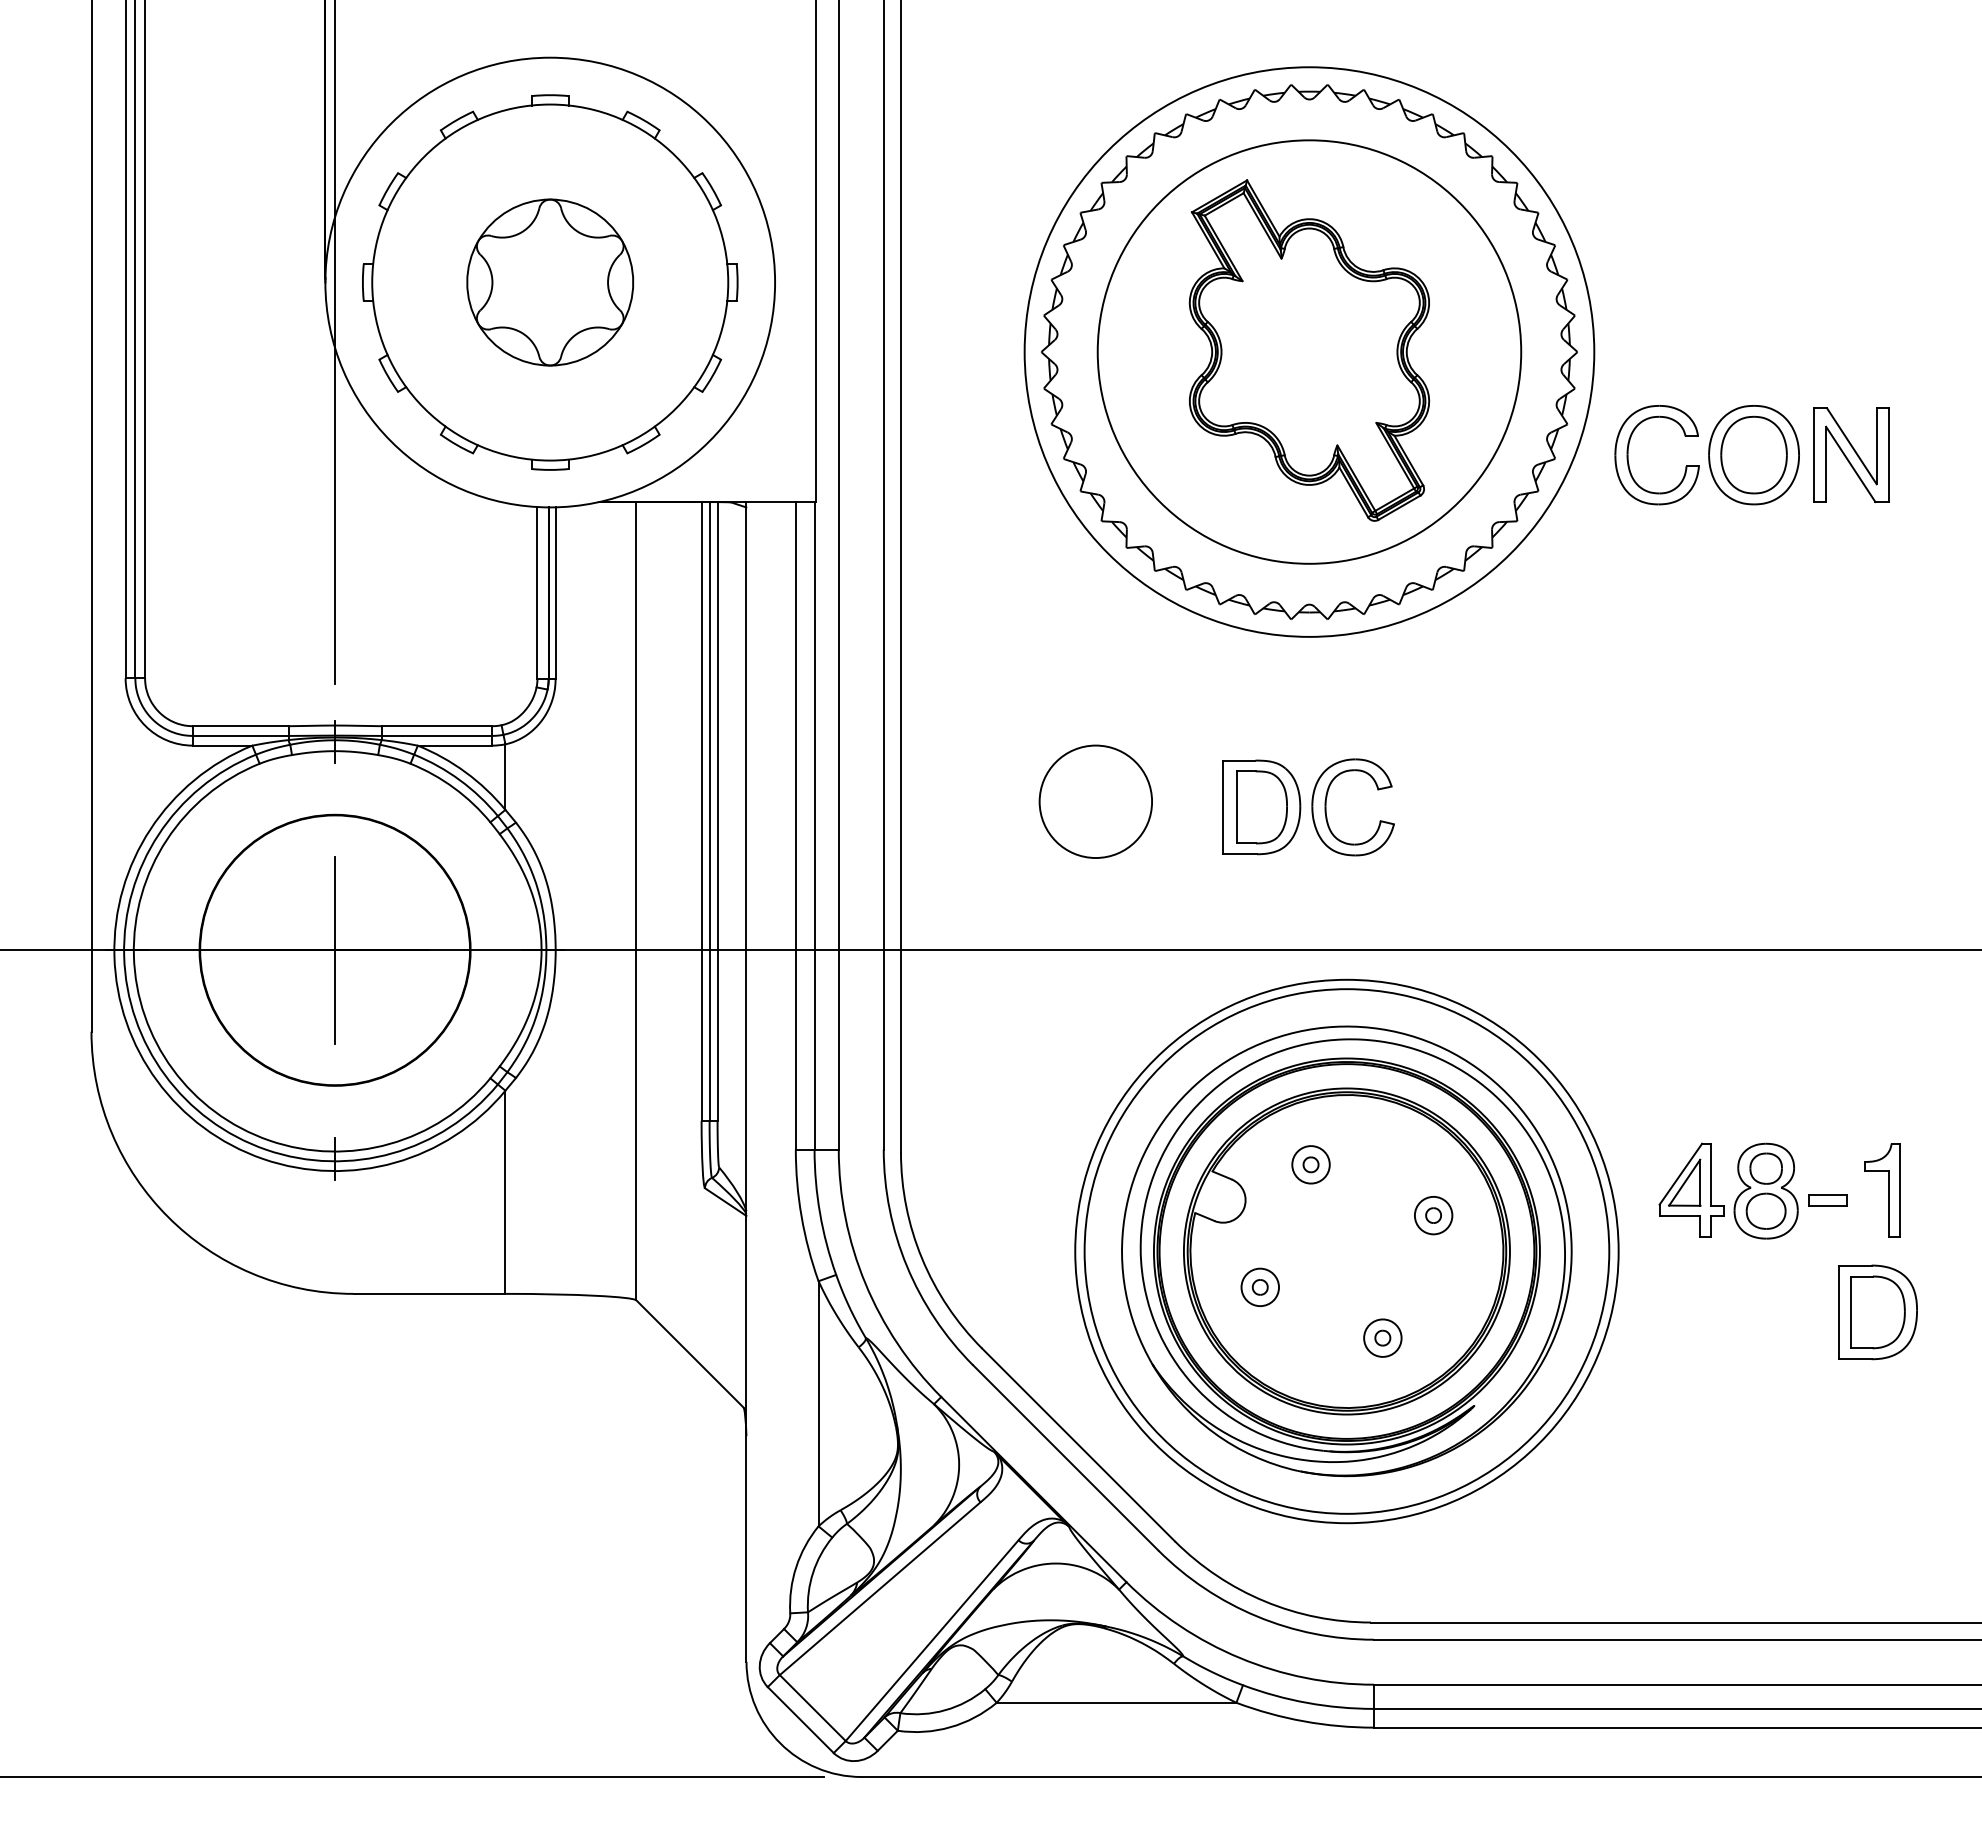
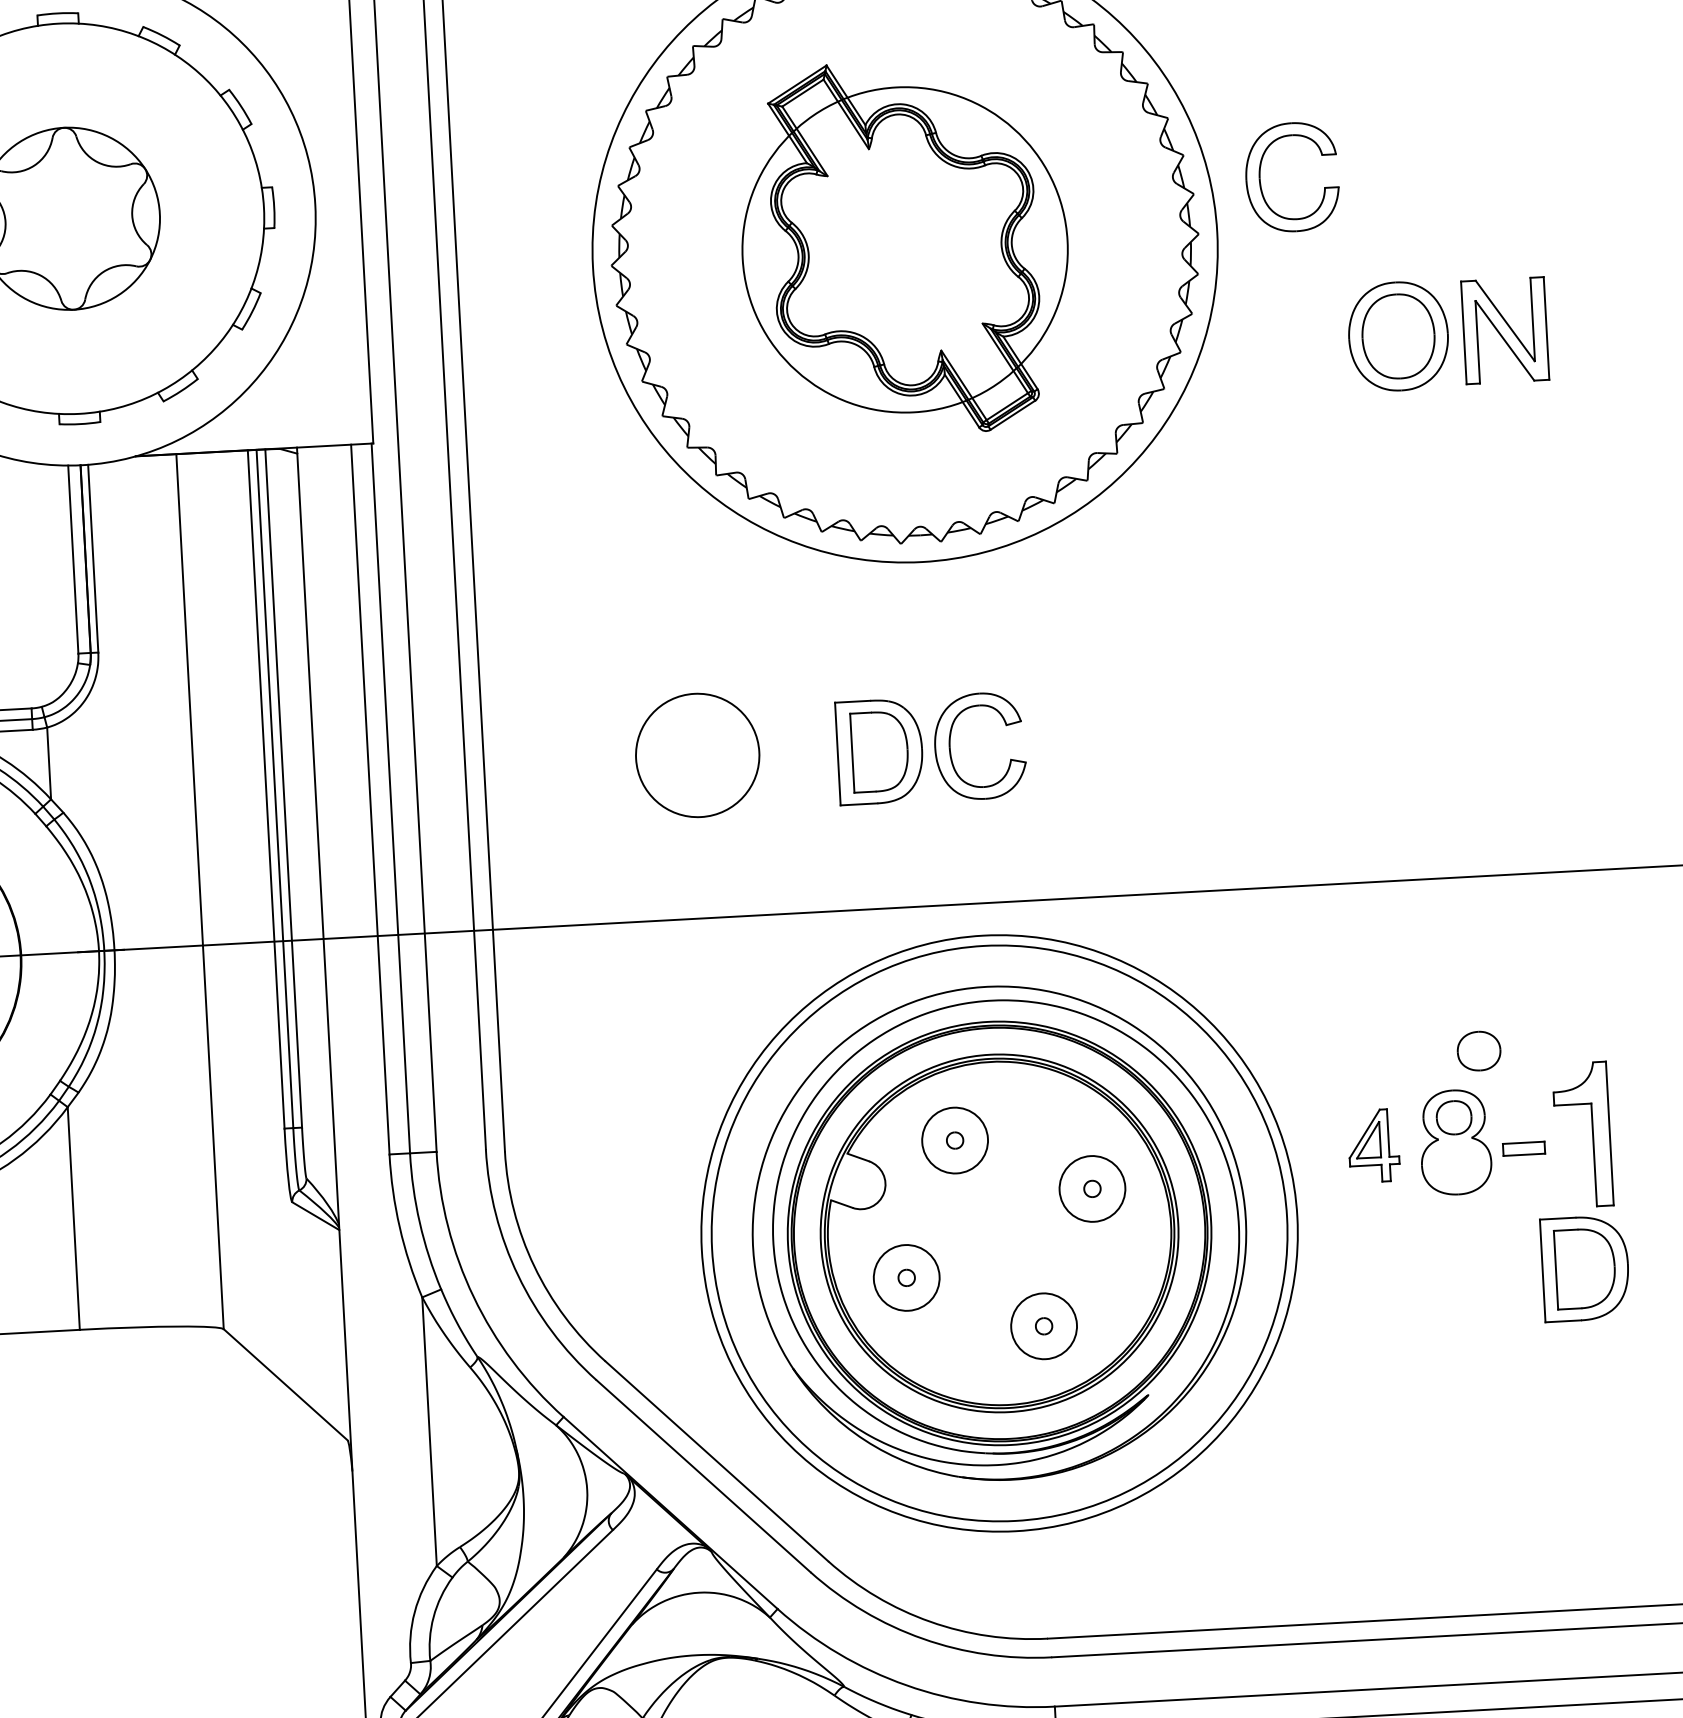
circle: (1309, 351) -> (905, 249), size x0.7
part: (1628, 455) -> (1260, 179), moved
circle: (1310, 1164) -> (954, 1140), size x1.6
part: (1691, 1189) -> (1373, 1145), size x0.7
part: (1882, 1190) -> (1582, 1134), size x1.4
part: (1765, 1210) -> (1478, 1050), moved
circle: (1433, 1215) -> (1092, 1188), size x1.6
circle: (1260, 1287) -> (906, 1278), size x1.6
circle: (1382, 1337) -> (1043, 1325), size x1.6

